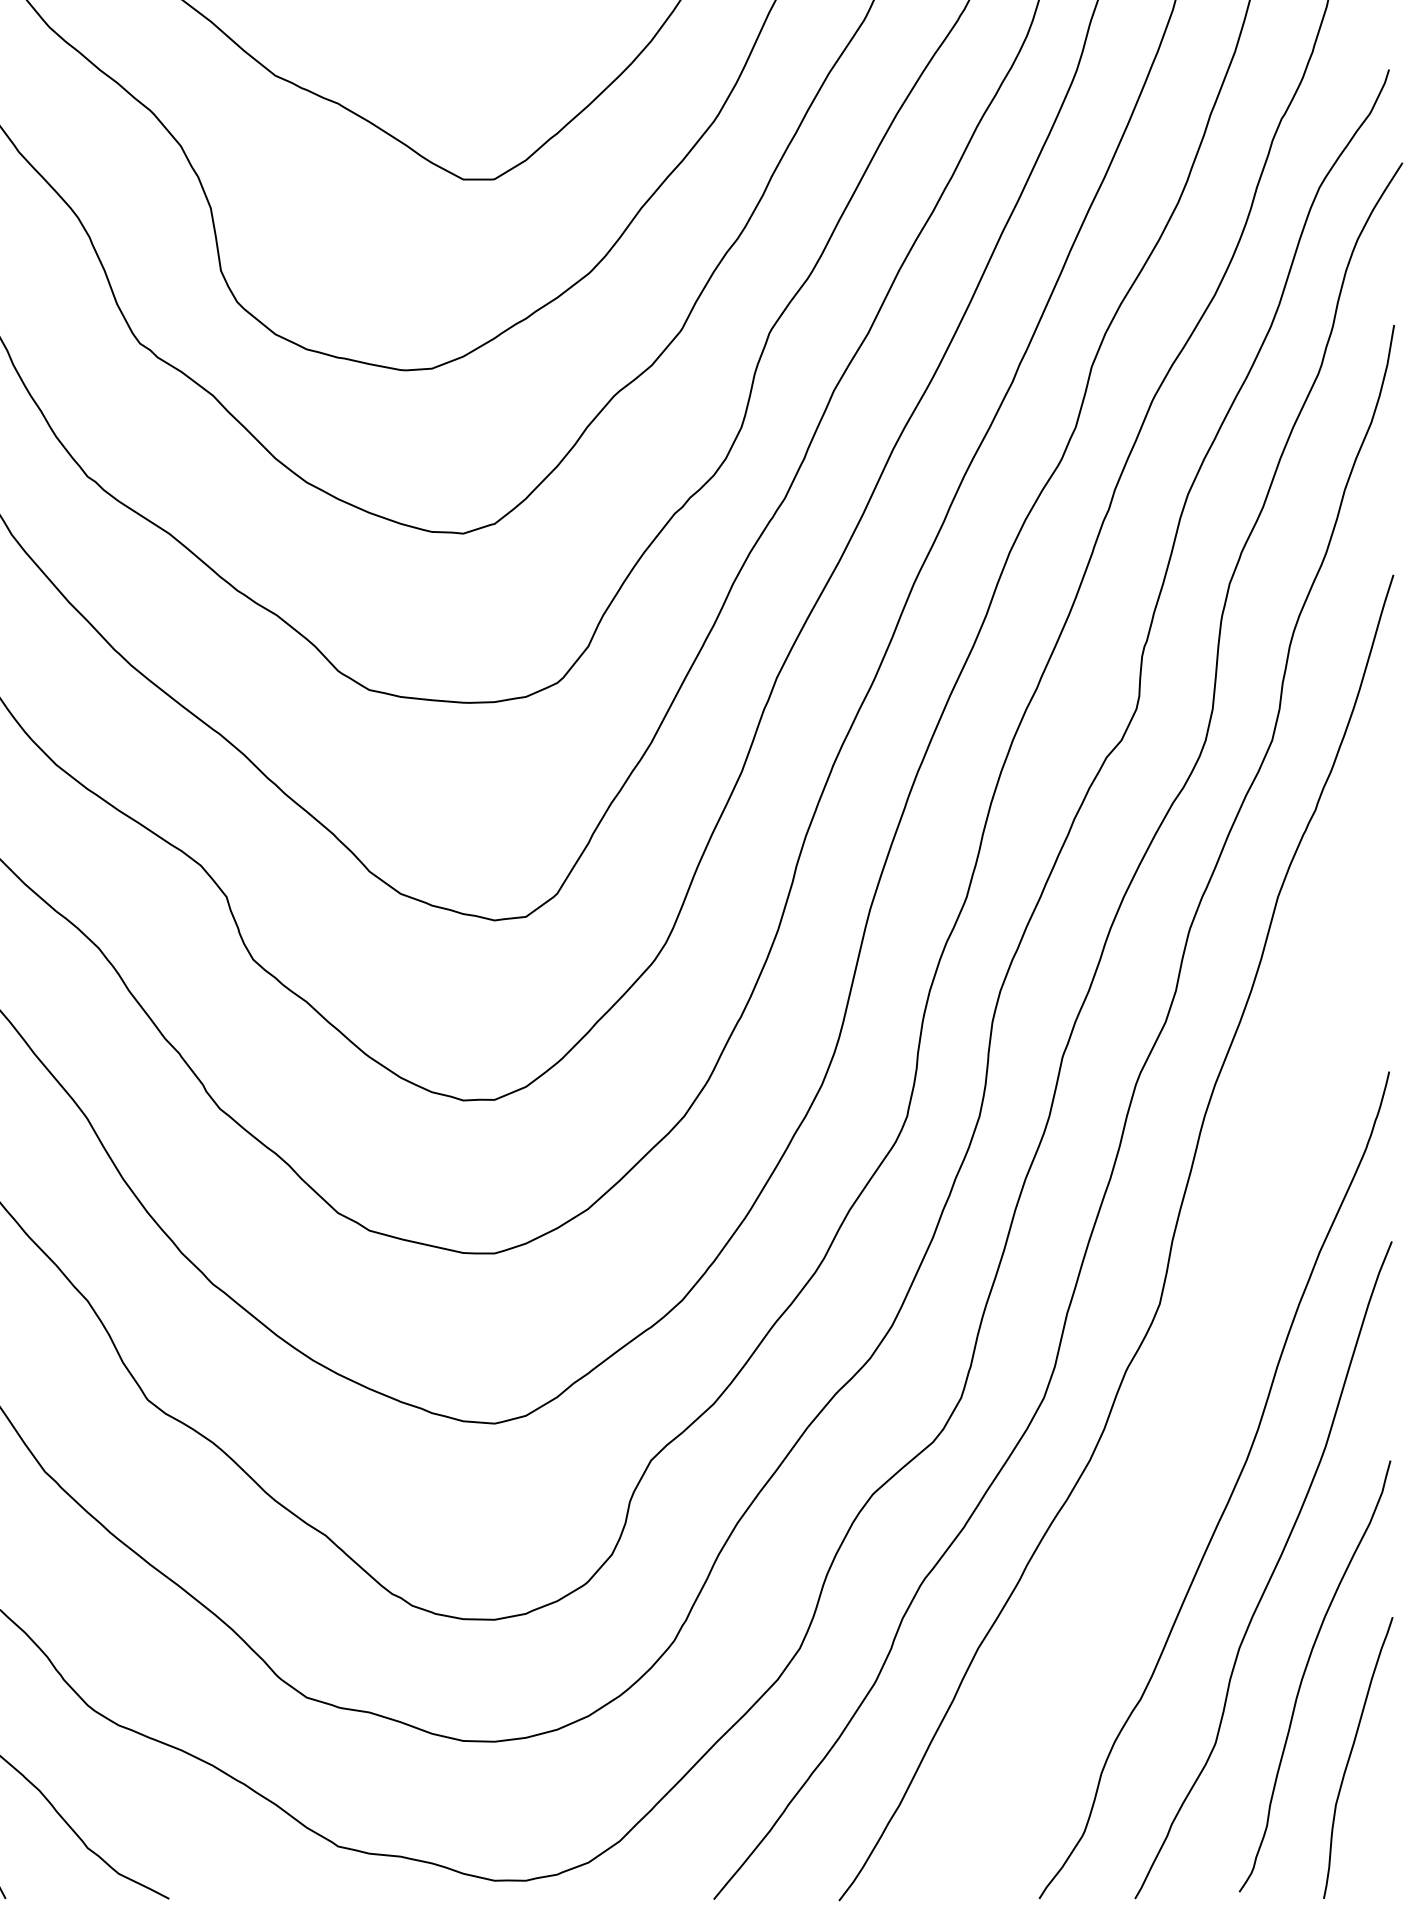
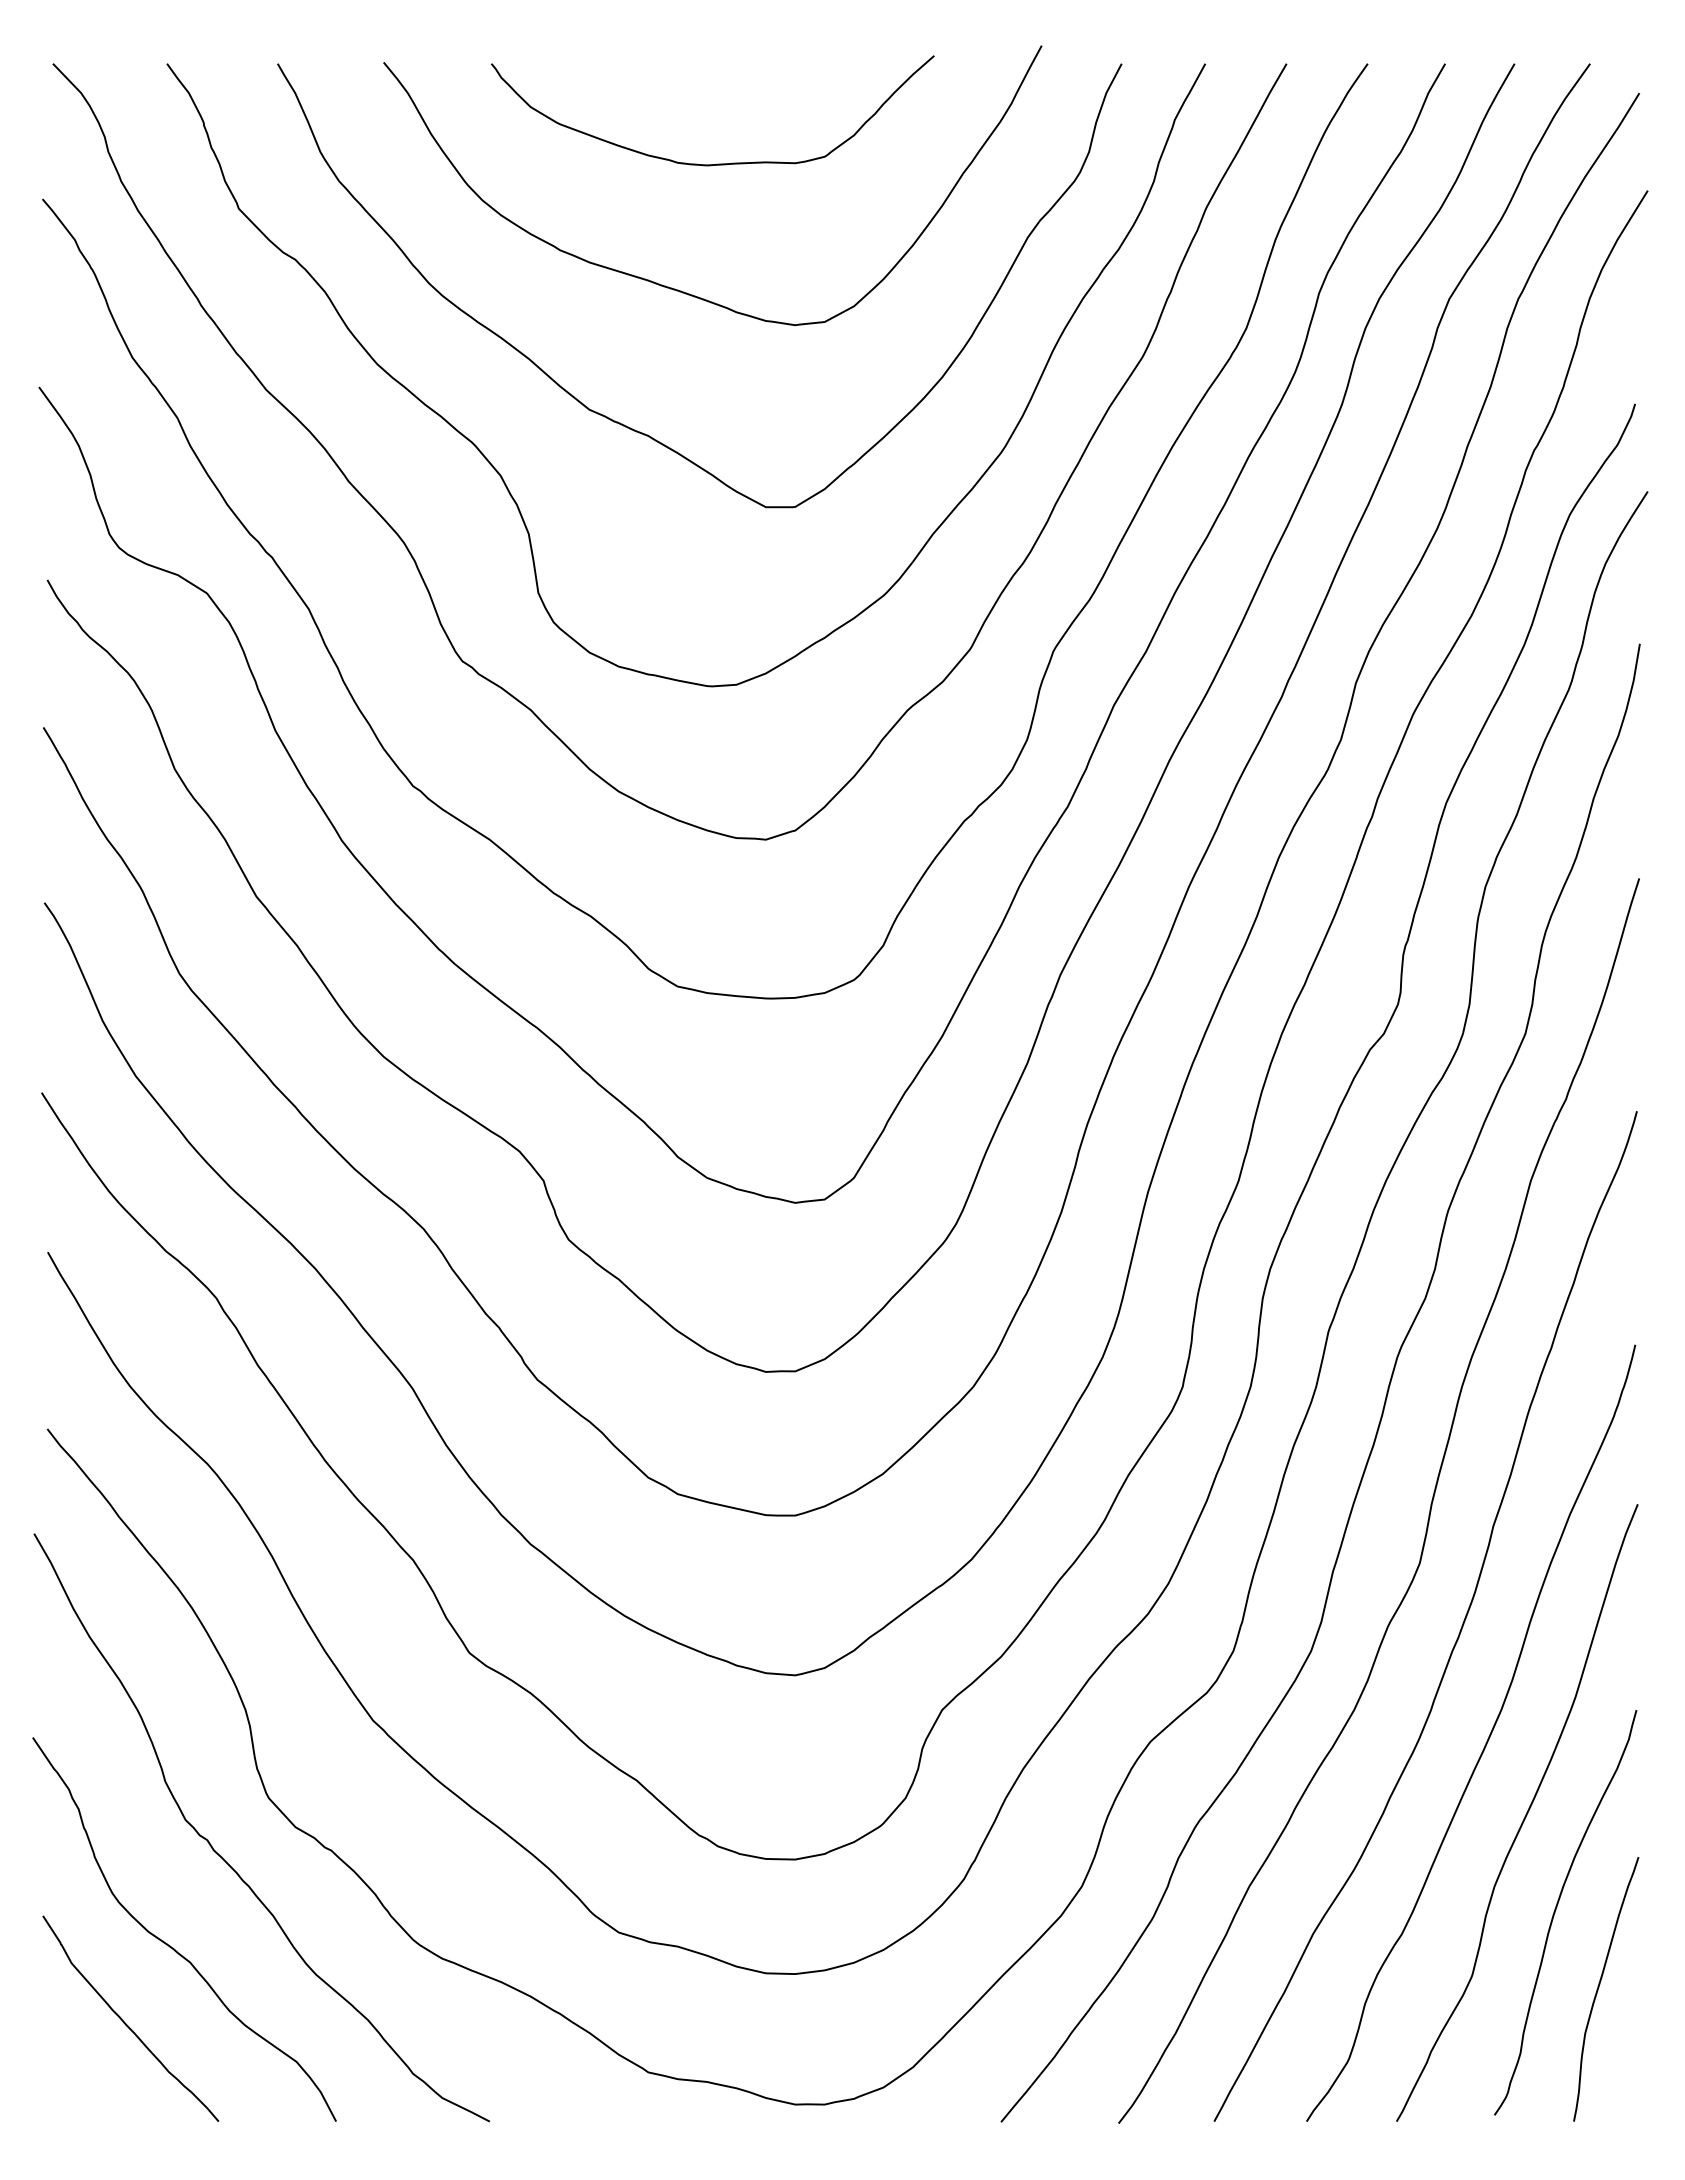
curve: (1203, 1373) -> (1460, 1628), added

